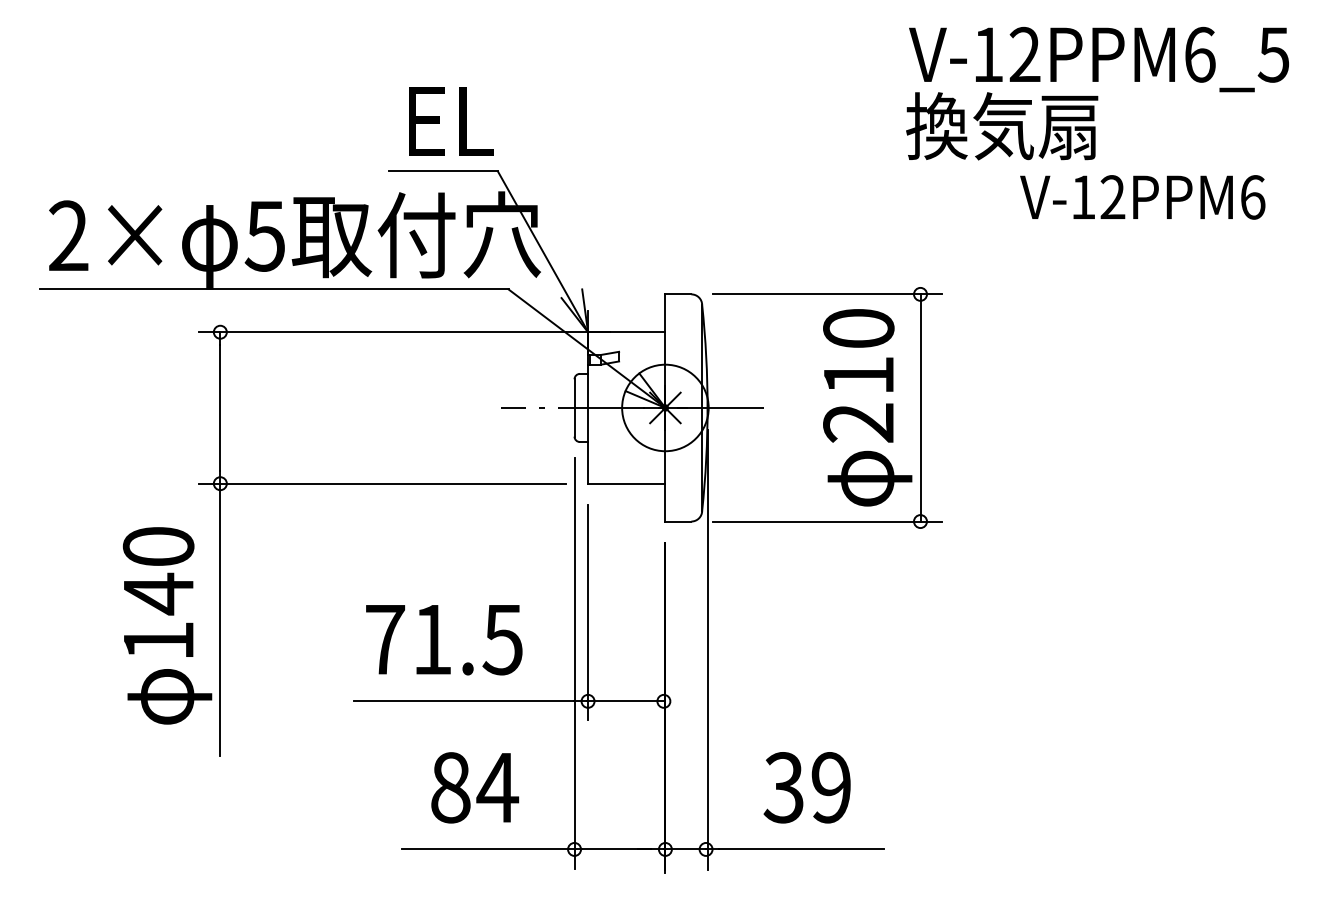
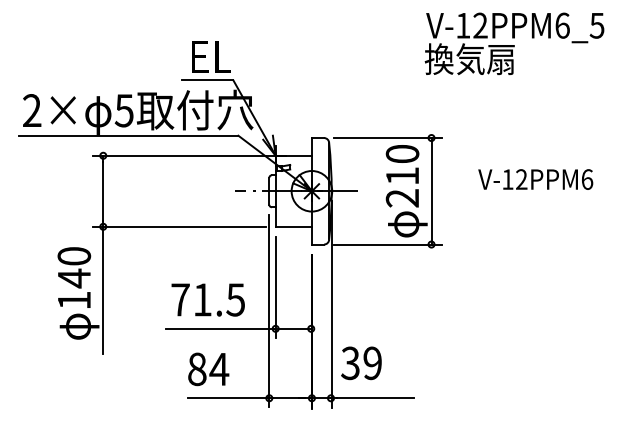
text: (1142, 197) -> (535, 179), moved
text: (474, 788) -> (208, 369), moved
text: (807, 788) -> (361, 363), moved

